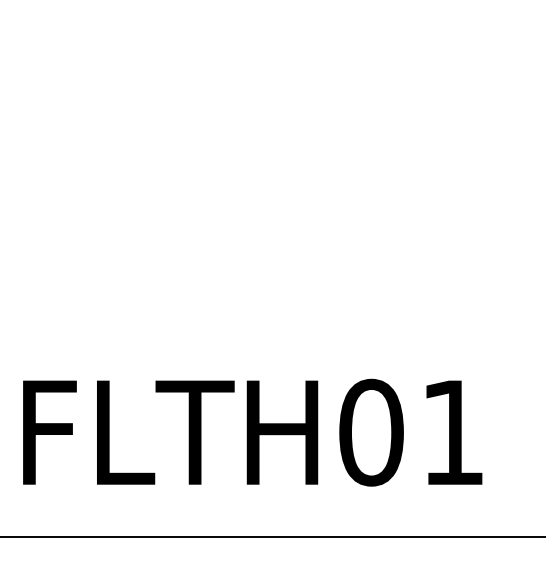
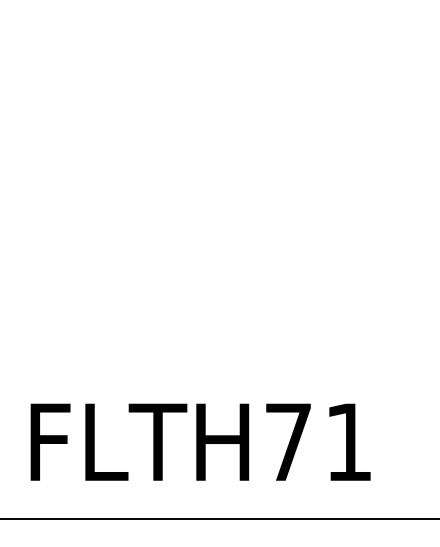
text: (371, 433) -> (288, 442), FLTH01 -> FLTH71

